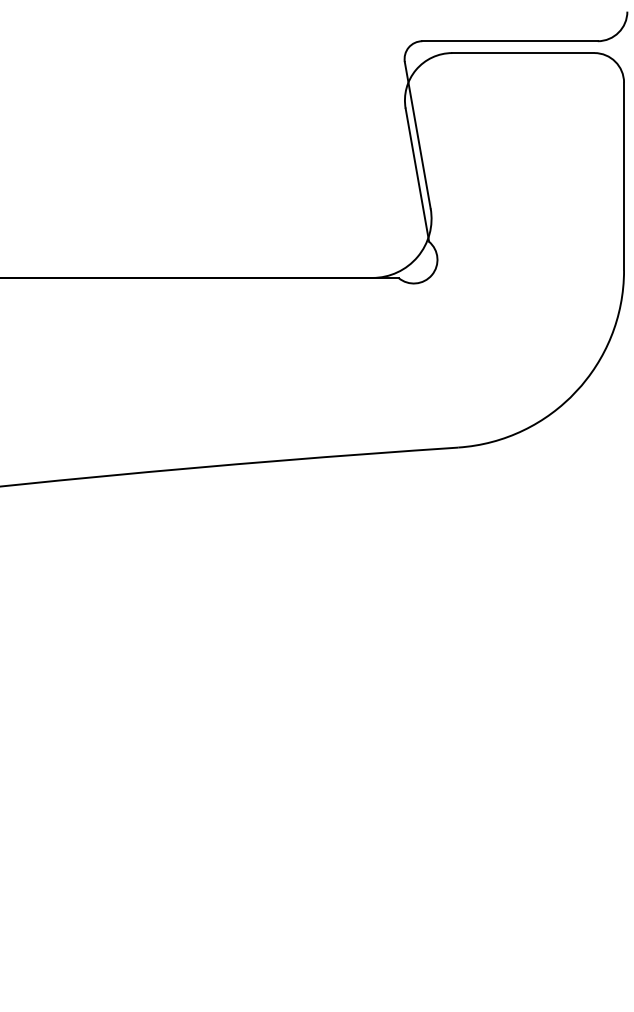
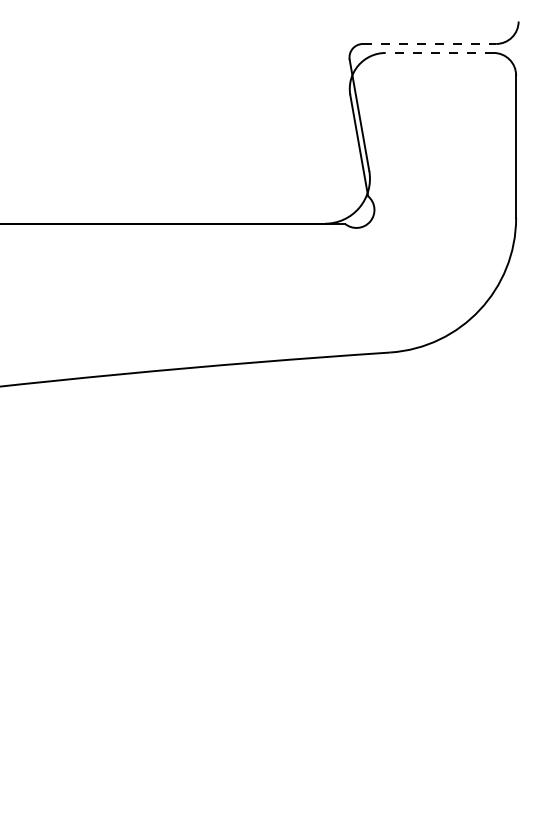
line: (509, 40) -> (429, 43), solid -> dashed
line: (523, 52) -> (439, 52), solid -> dashed

